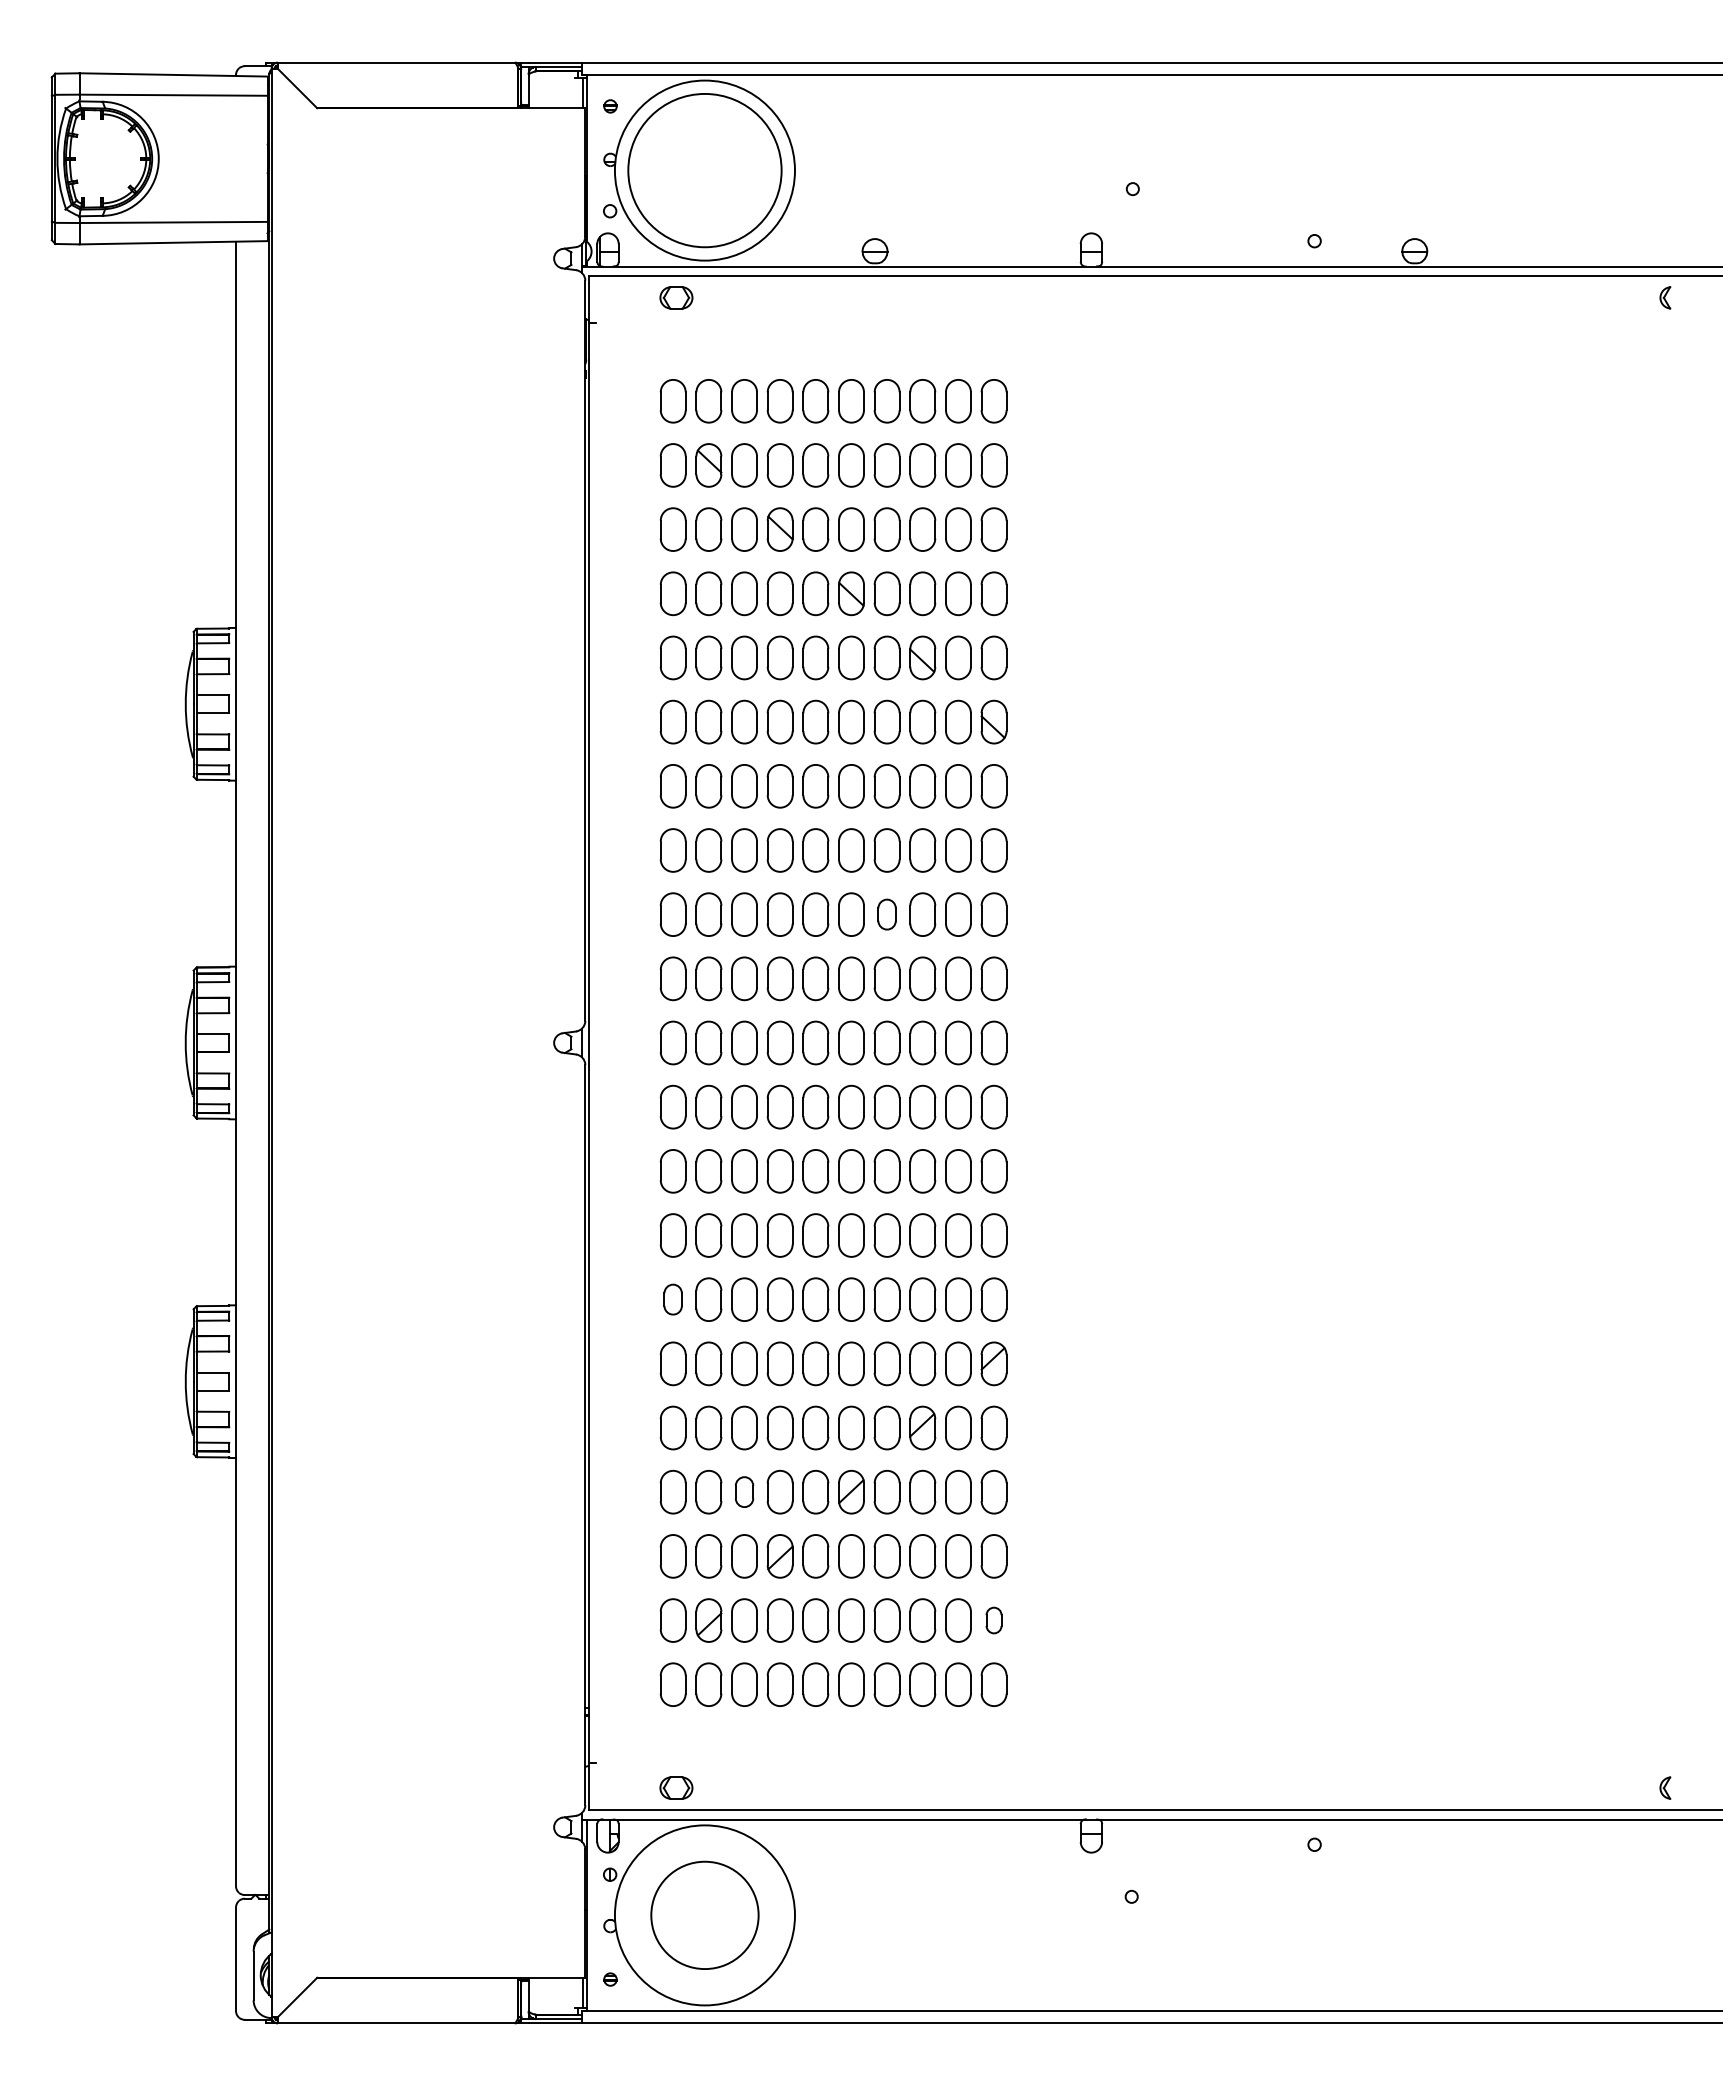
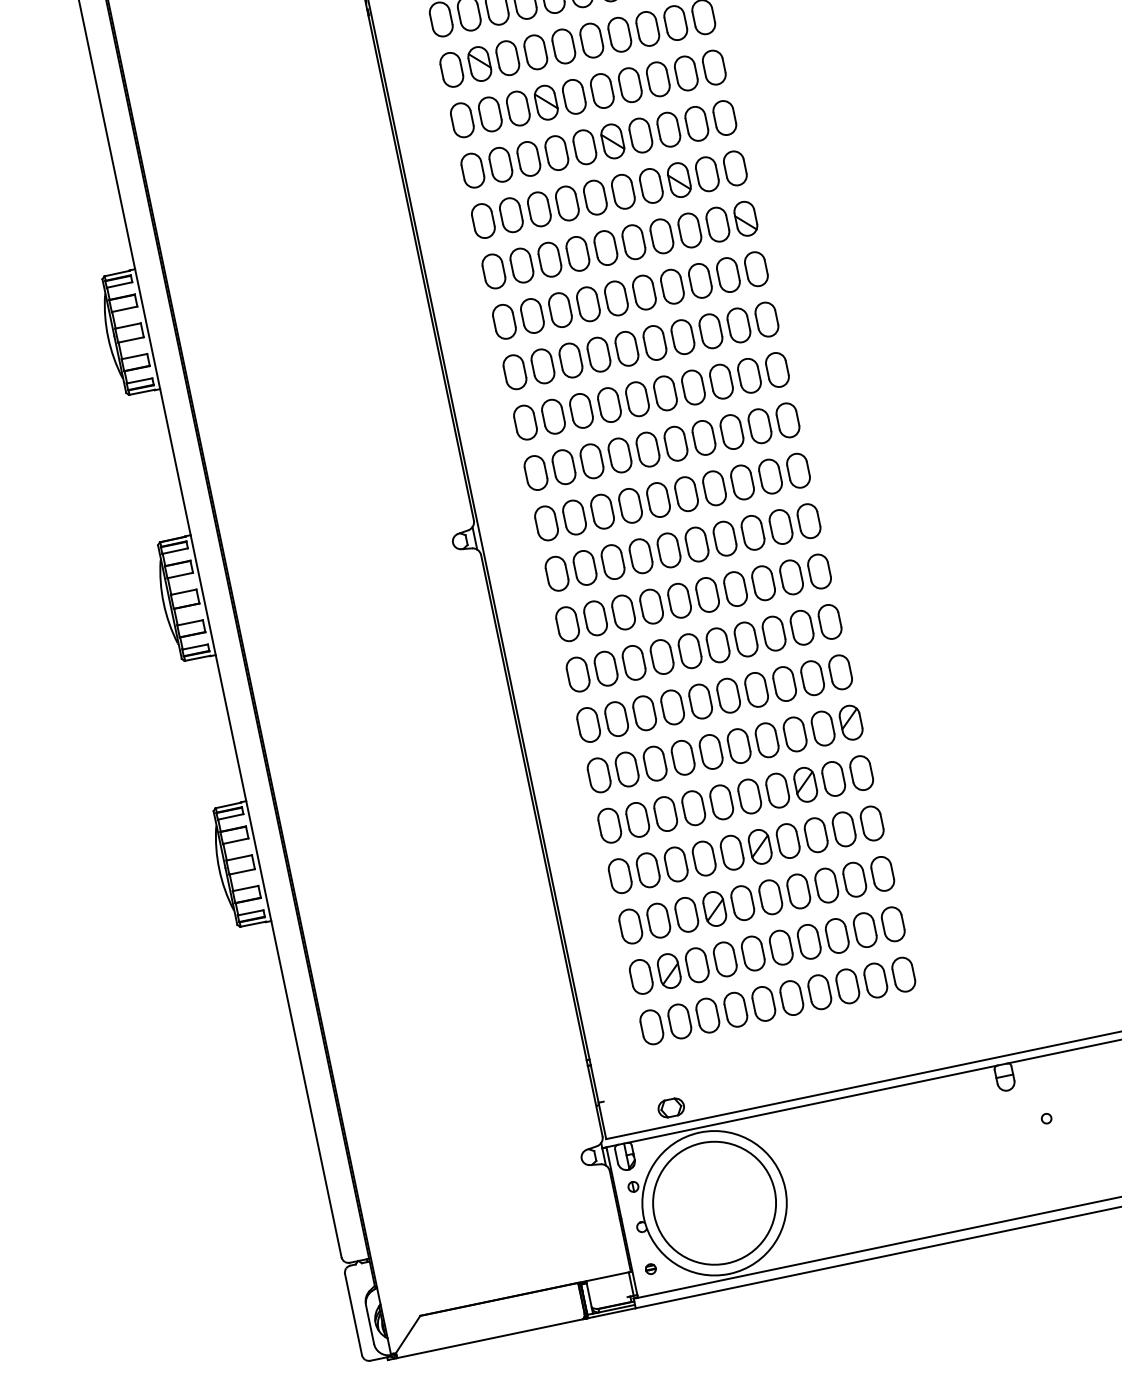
part: (886, 914) -> (692, 387), size x1.43
part: (672, 1299) -> (588, 724), size x1.43
part: (744, 1491) -> (676, 863), size x1.43
part: (993, 1620) -> (892, 924), size x1.67
circle: (704, 1915) -> (714, 1203), size x1.43

